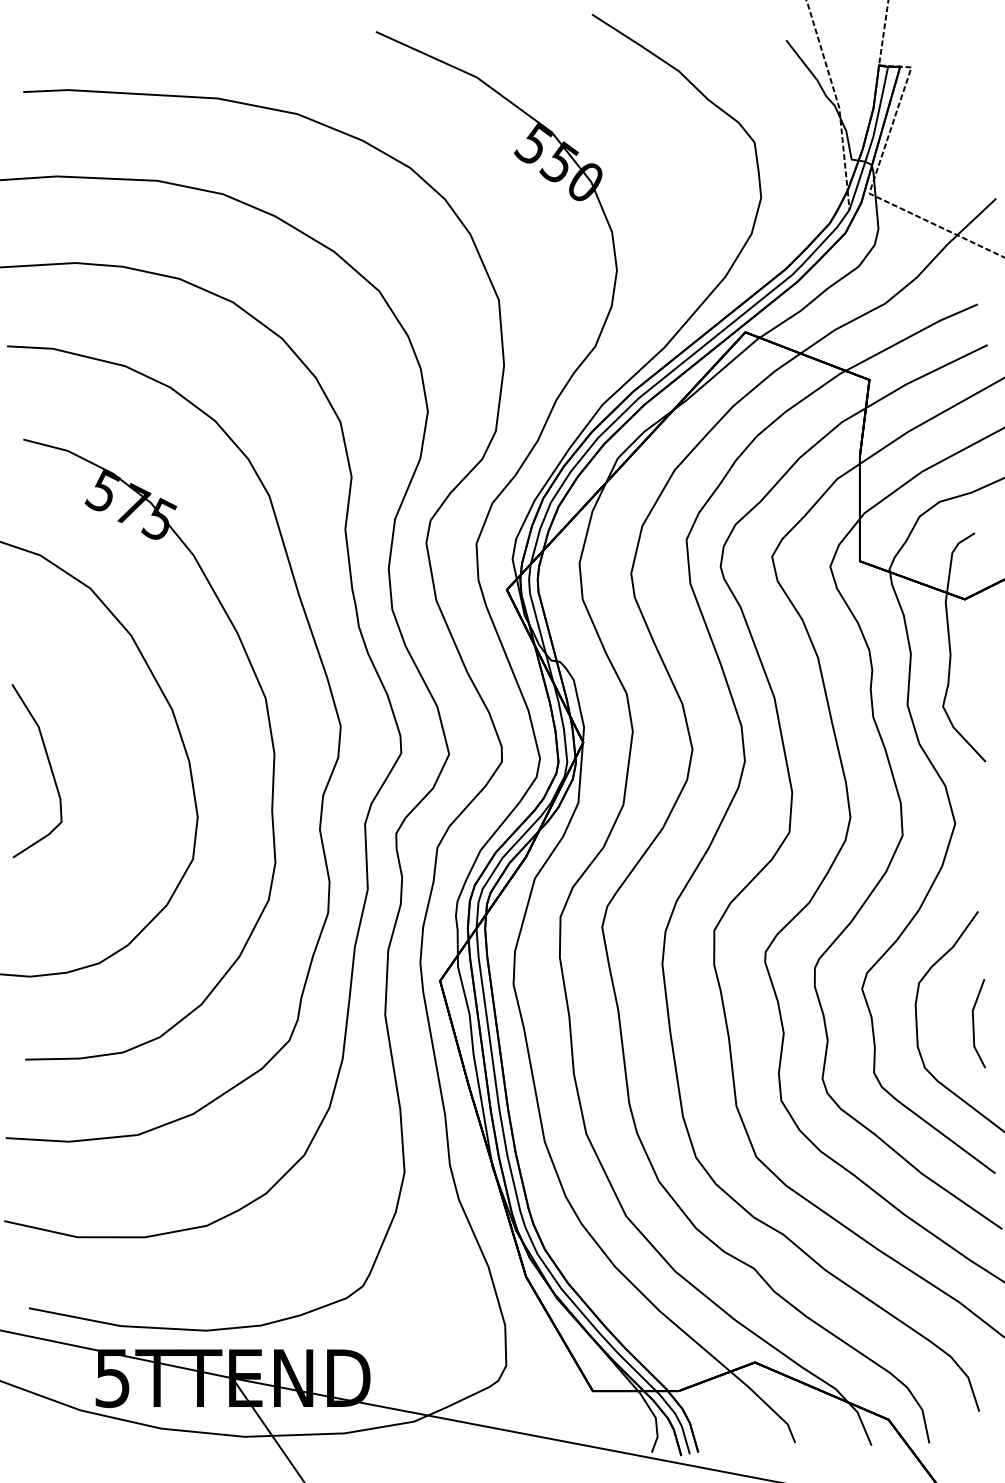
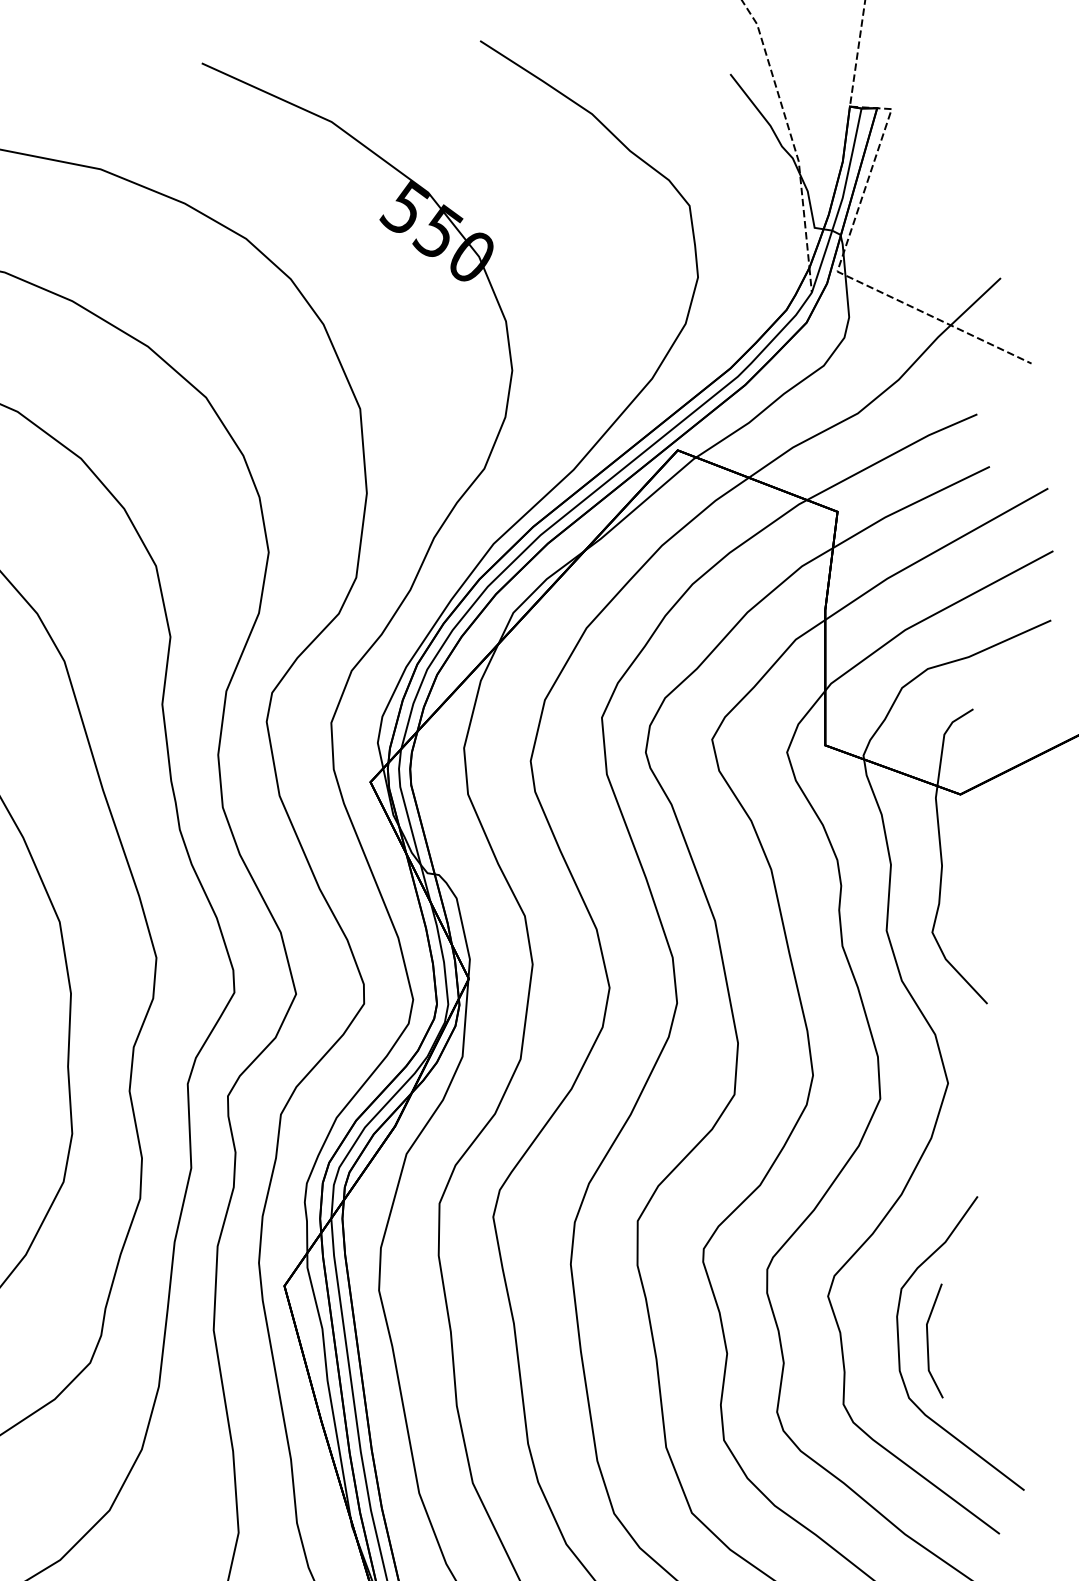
part: (978, 1023) -> (934, 1340), moved

